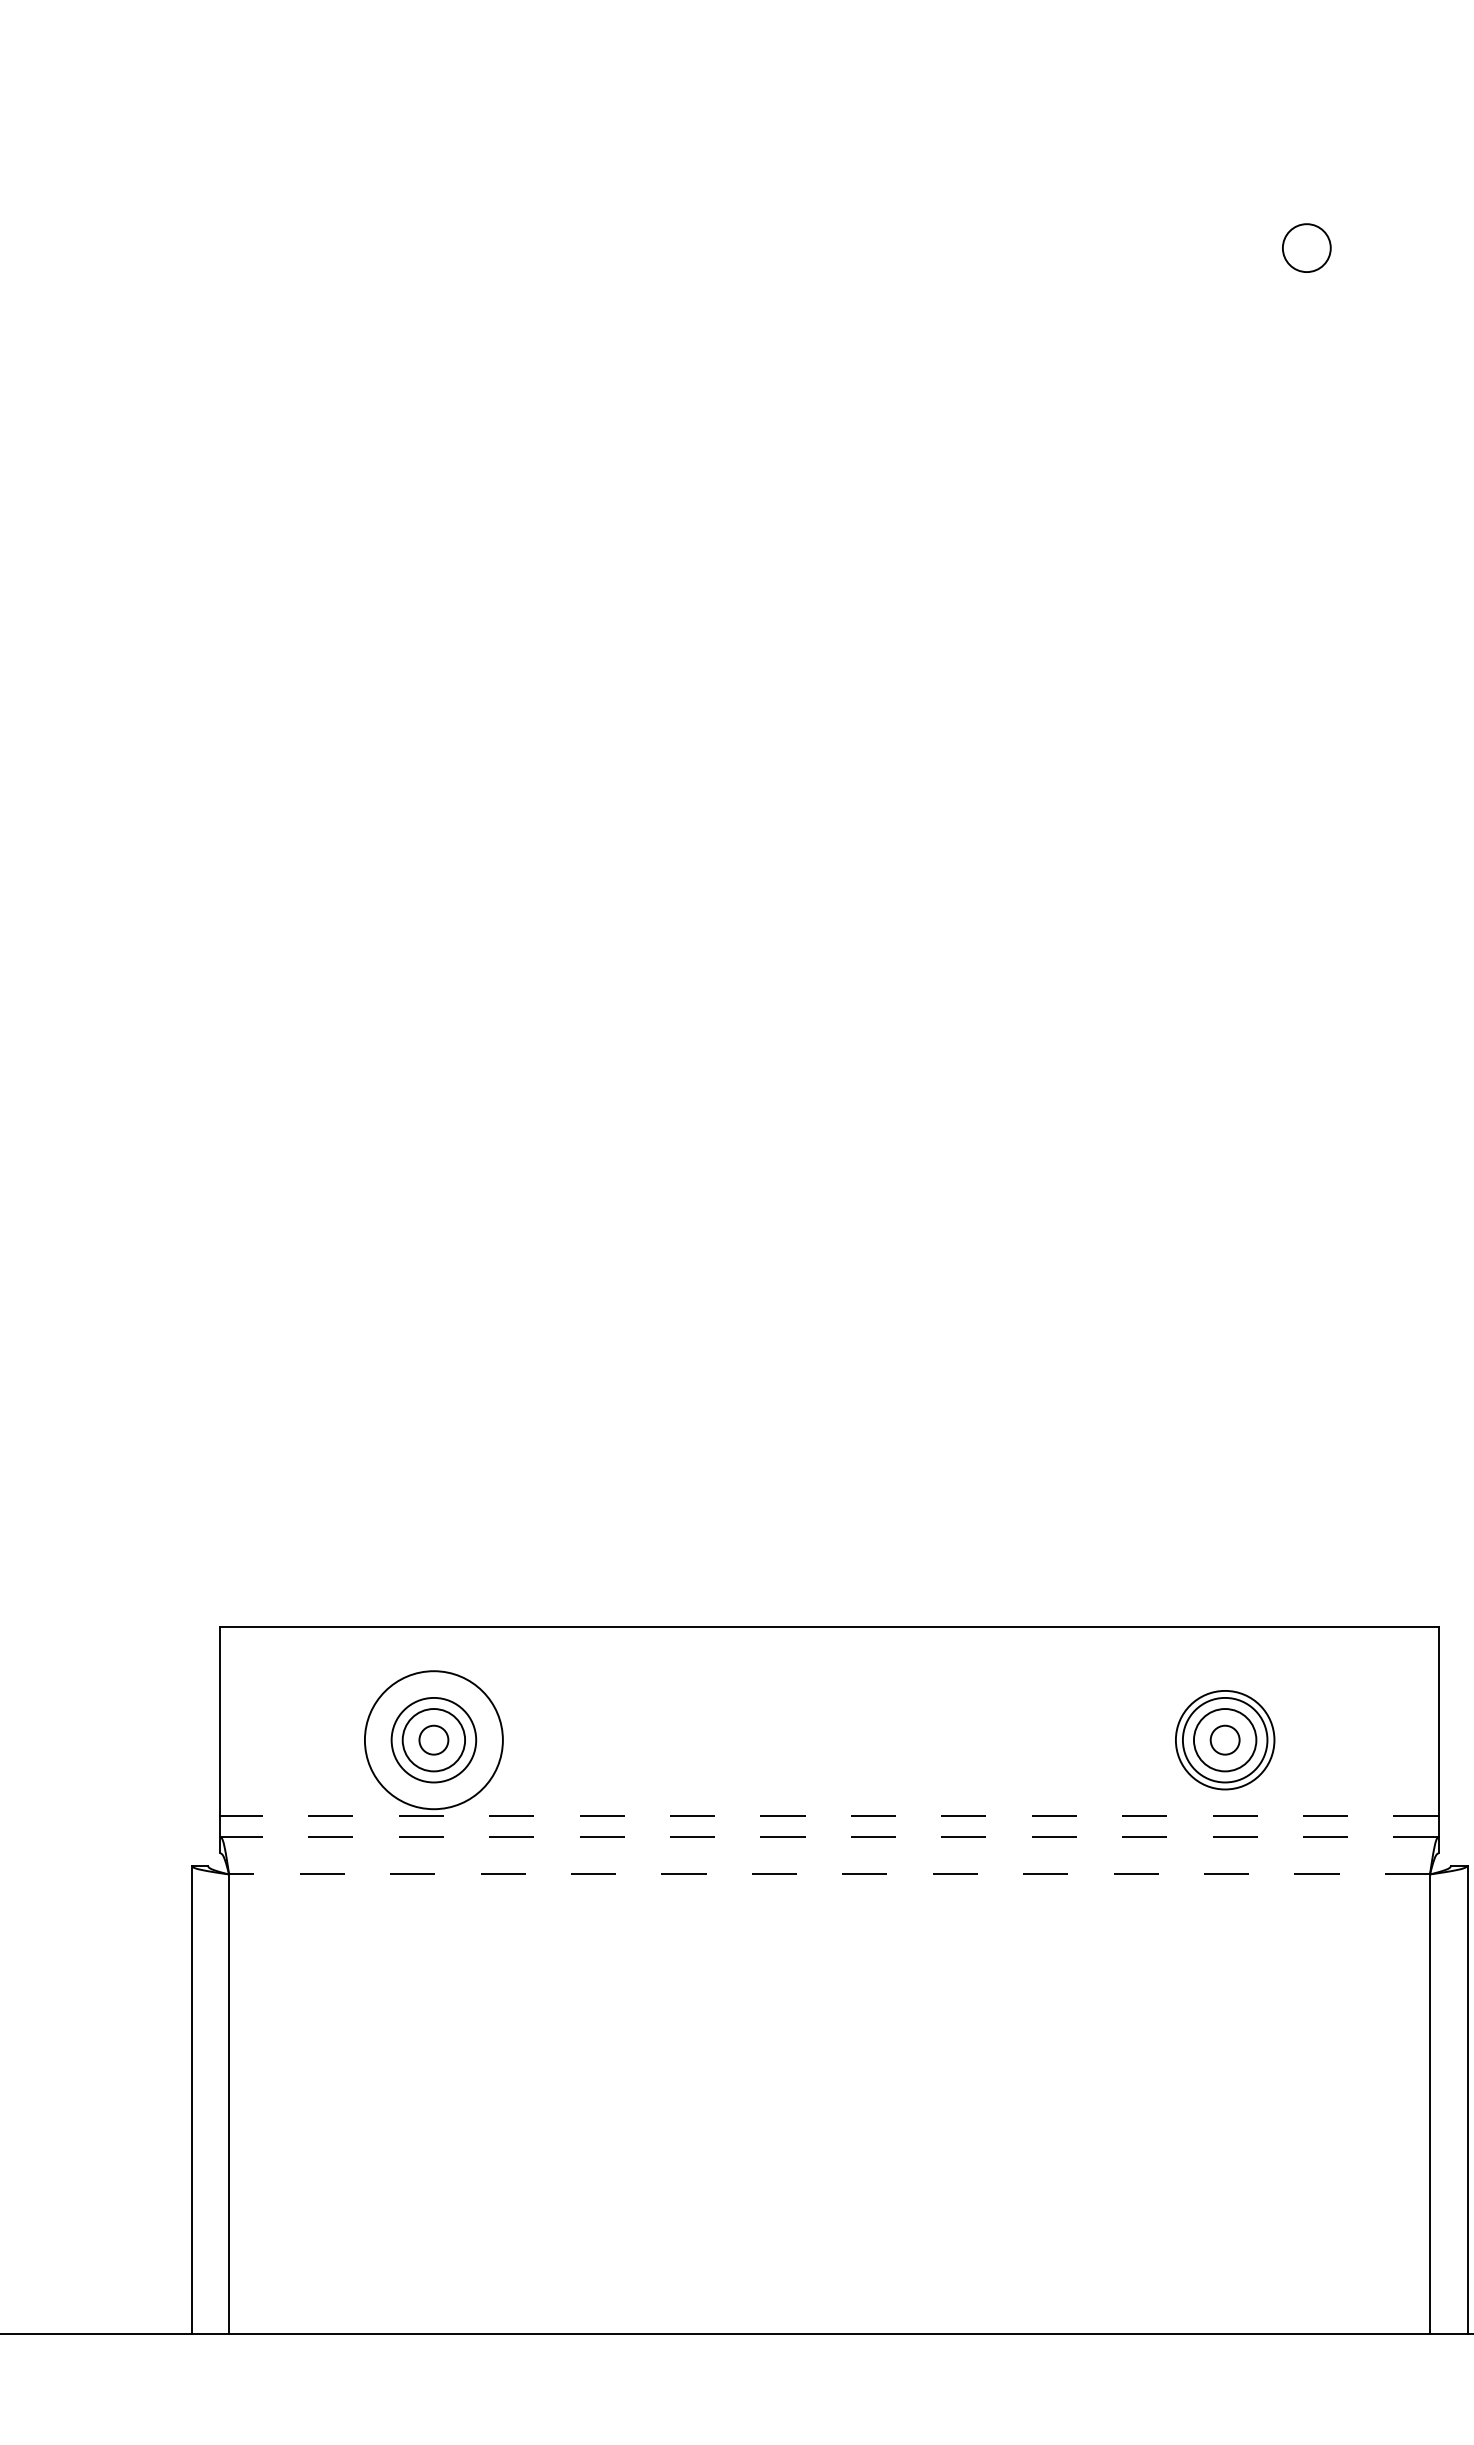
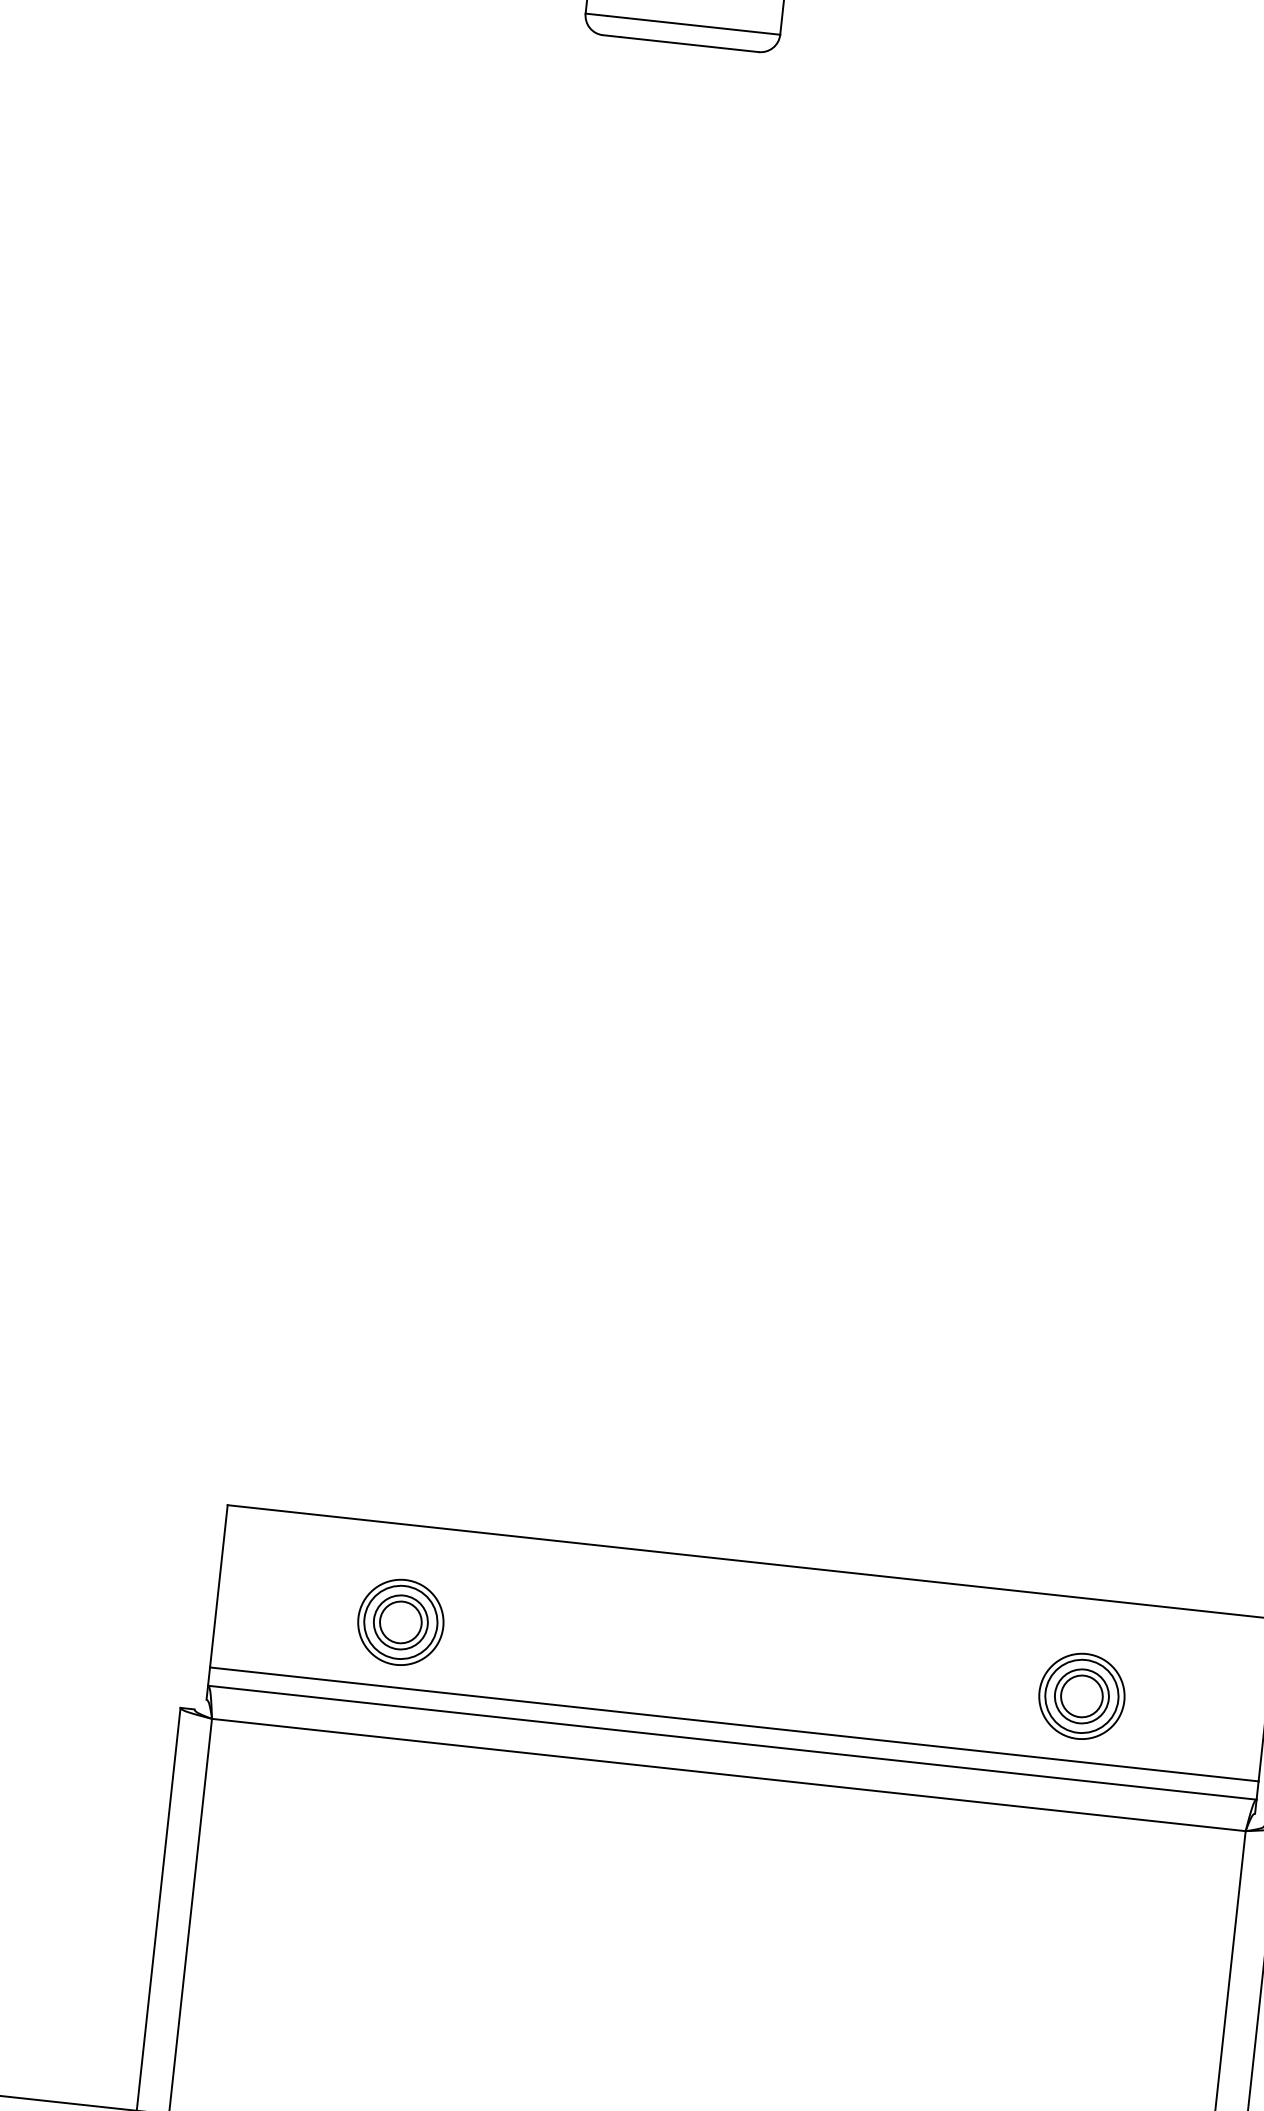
circle: (433, 1739) -> (400, 1621), size x0.71
circle: (433, 1740) -> (400, 1622), size x1.67
circle: (1225, 1740) -> (1082, 1696), size x1.67
line: (829, 1815) -> (734, 1724), dashed -> solid
line: (829, 1836) -> (732, 1742), dashed -> solid
line: (829, 1874) -> (728, 1775), dashed -> solid

